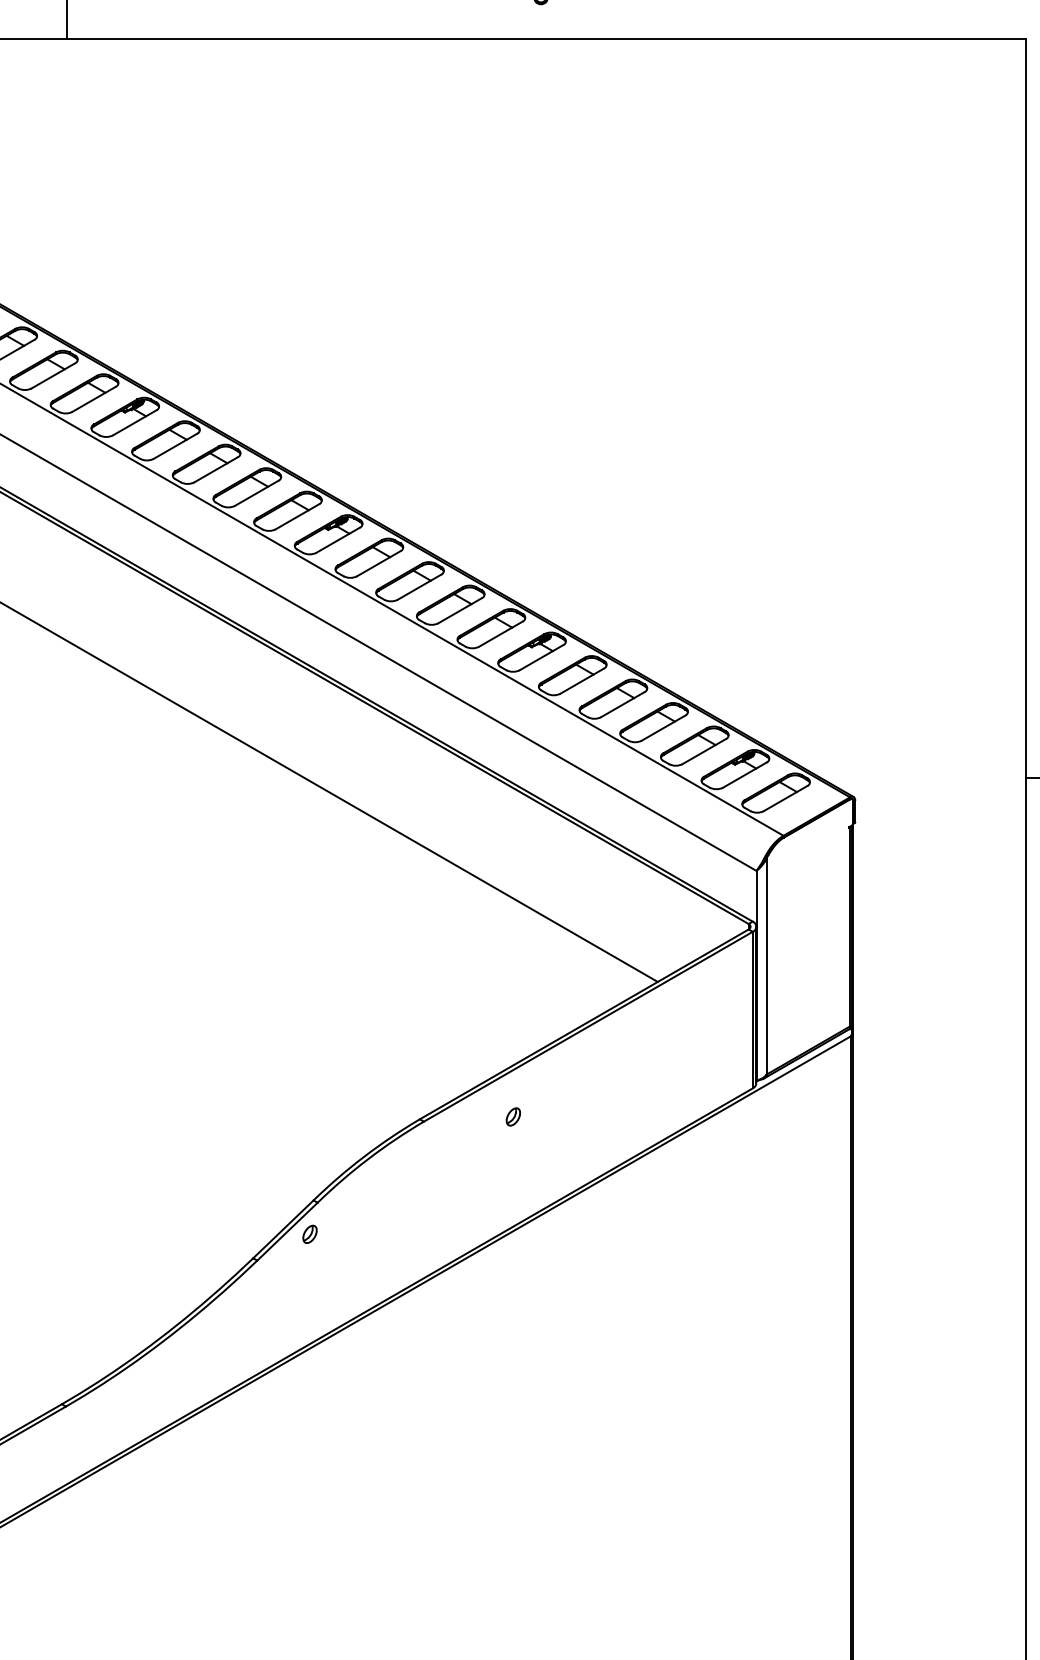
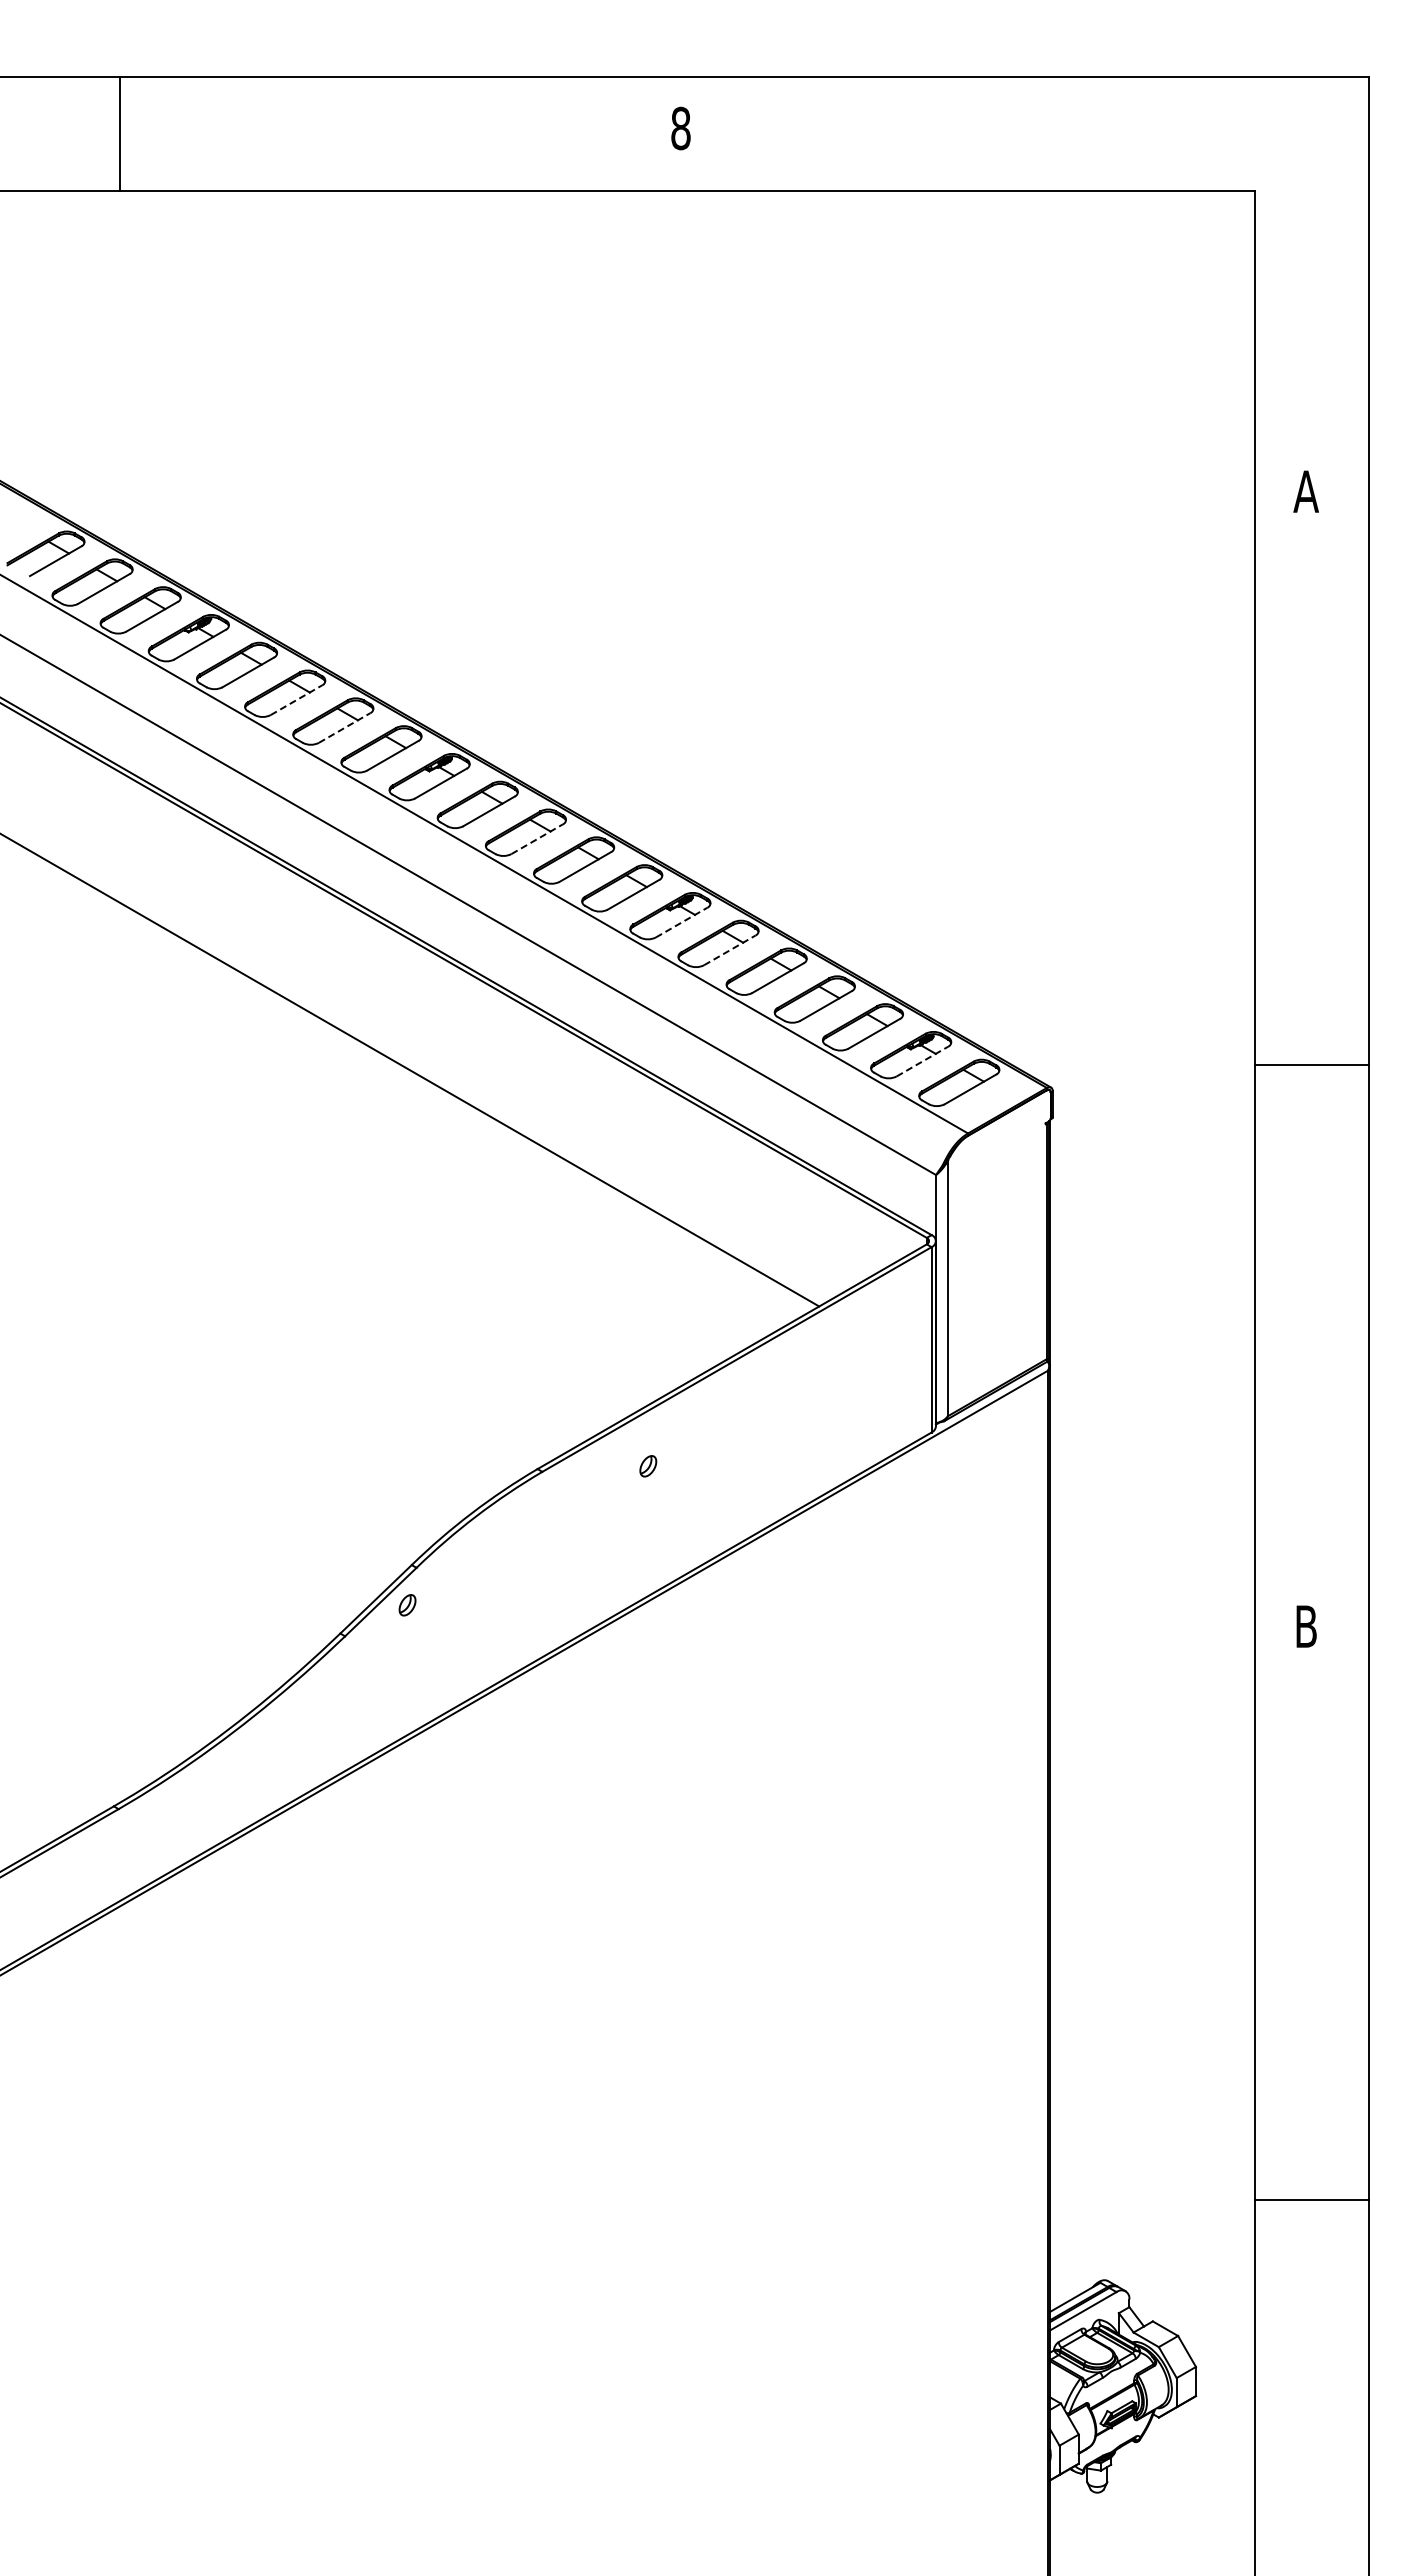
line: (216, 470) -> (296, 700), solid -> dashed
line: (256, 493) -> (344, 728), solid -> dashed
line: (419, 587) -> (537, 839), solid -> dashed
line: (541, 657) -> (681, 922), solid -> dashed
line: (581, 681) -> (729, 950), solid -> dashed
line: (745, 774) -> (922, 1061), solid -> dashed

